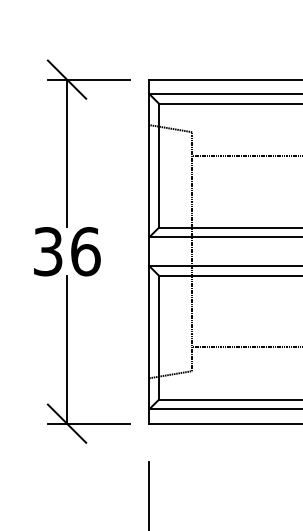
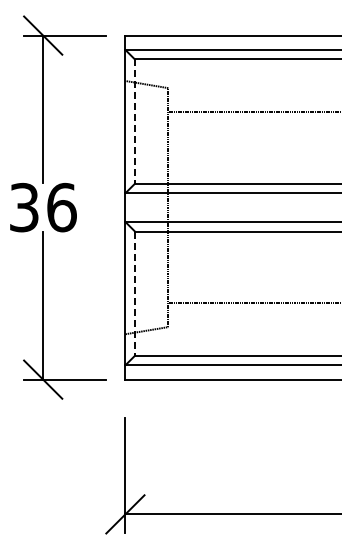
line: (158, 166) -> (134, 122), solid -> dashed
line: (158, 338) -> (134, 294), solid -> dashed

